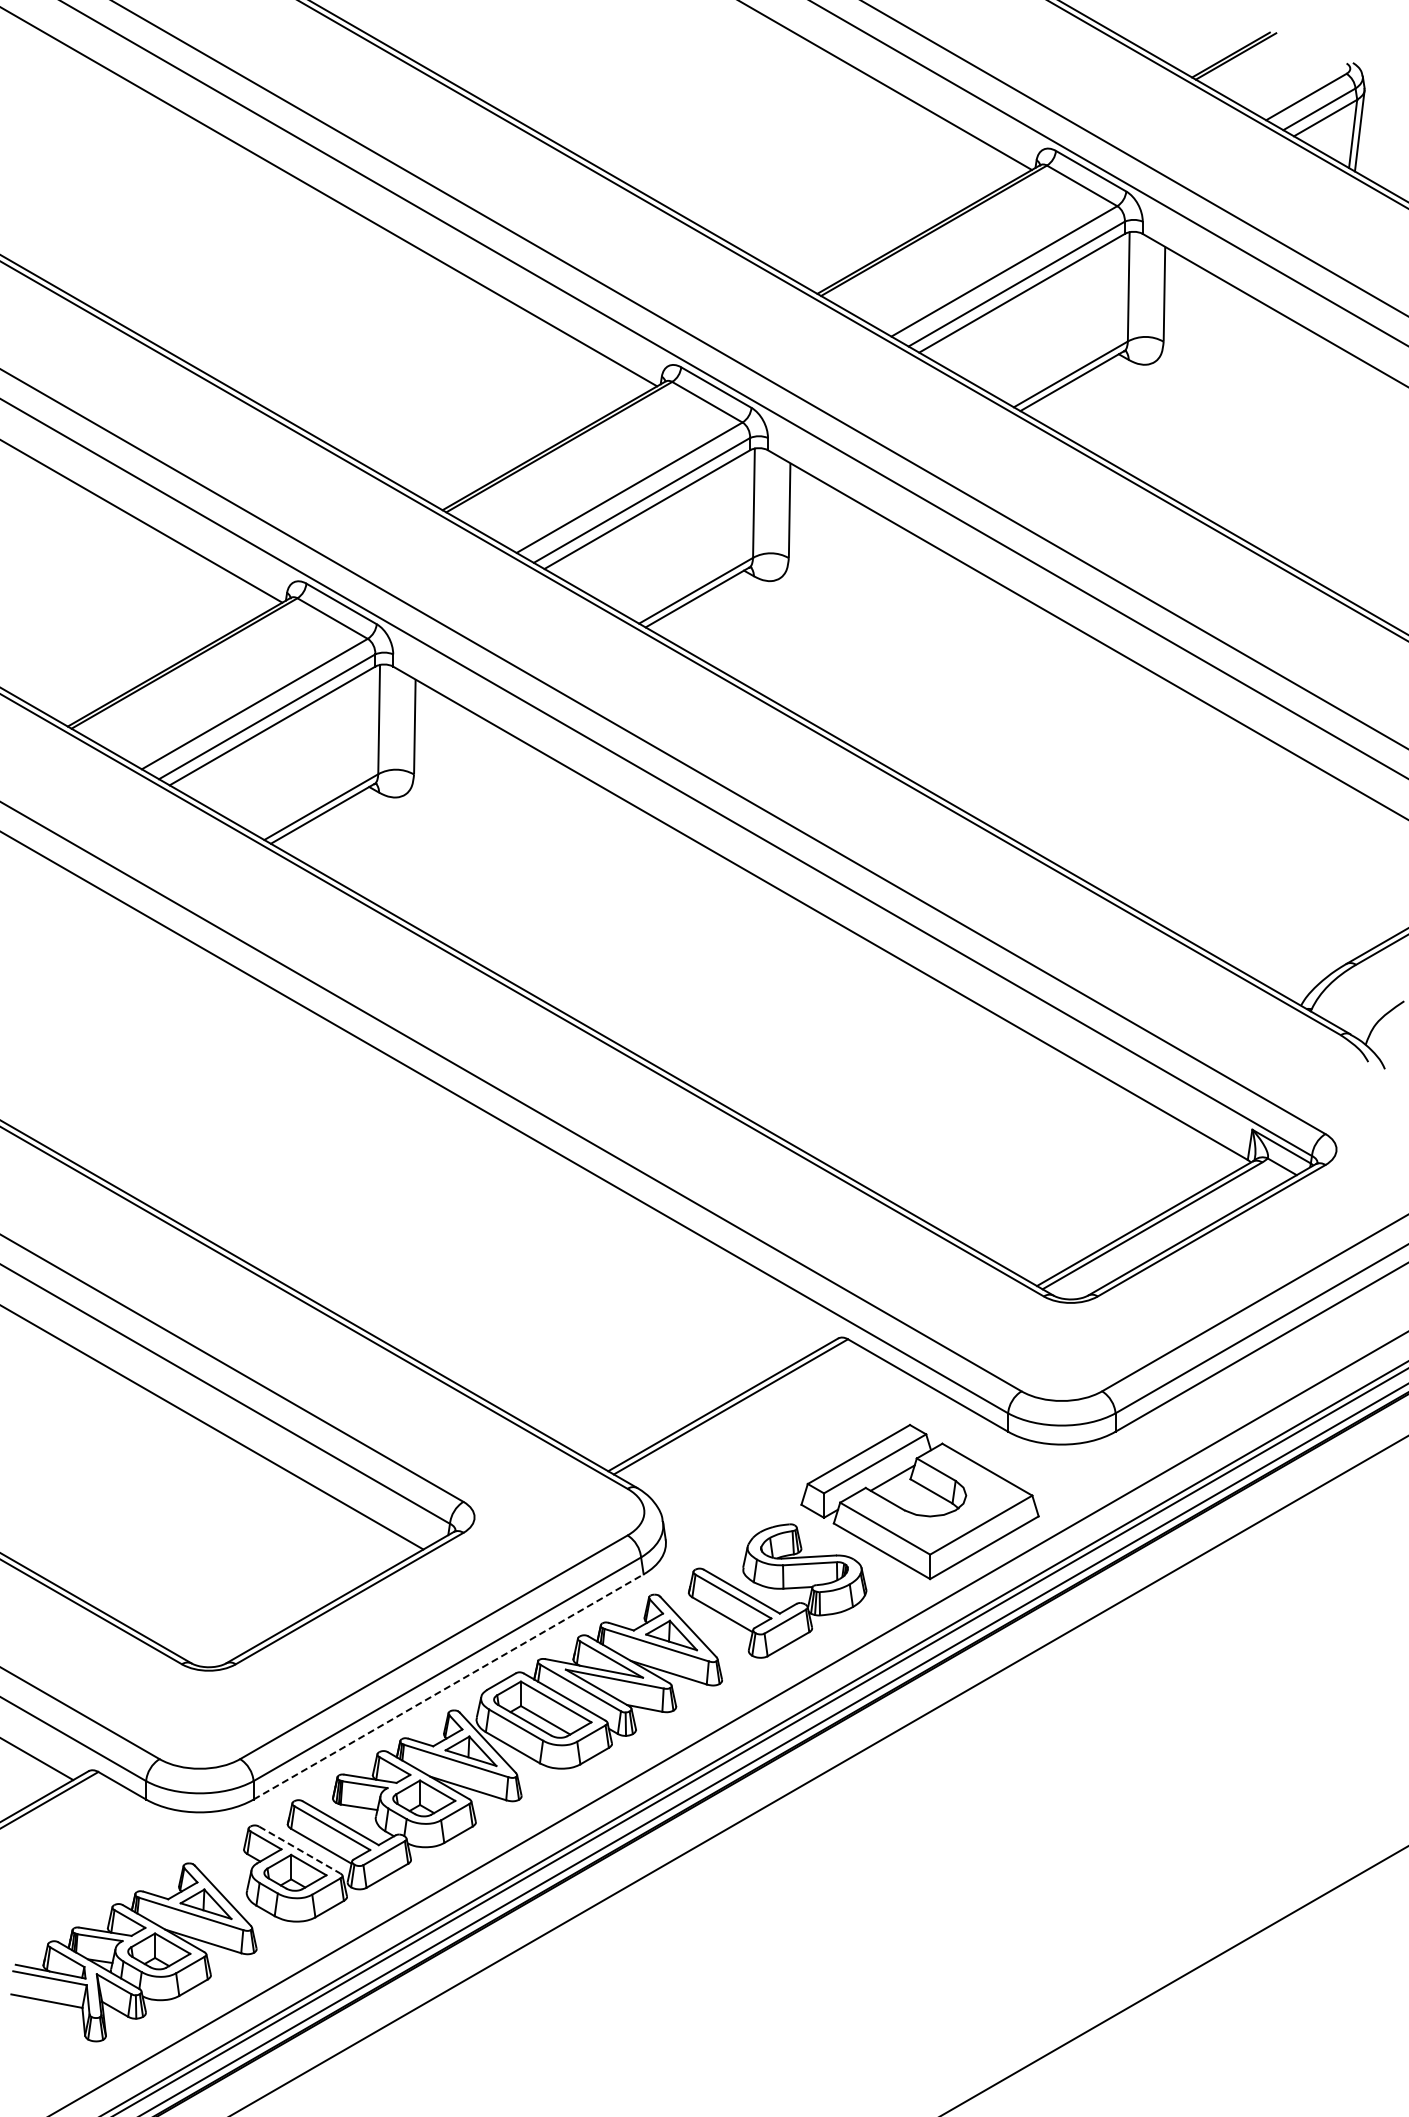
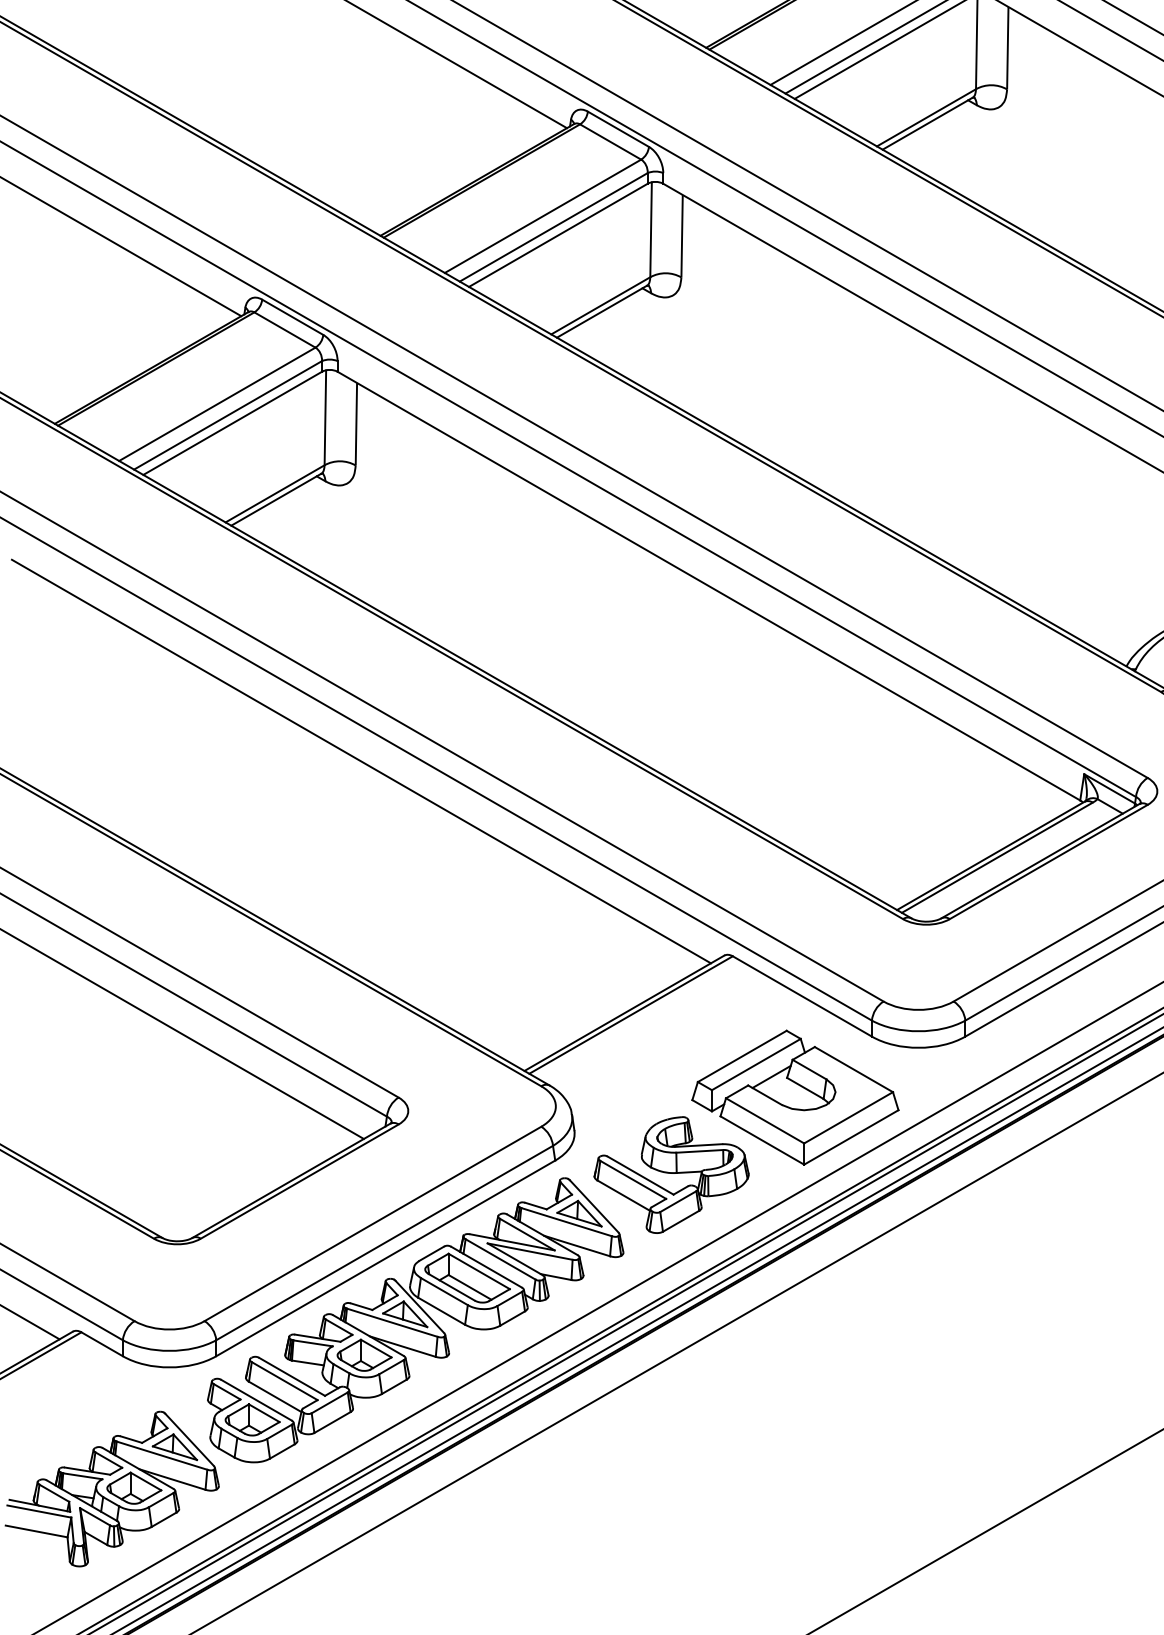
line: (420, 1115) -> (361, 761), added
line: (449, 1686) -> (386, 1258), dashed -> solid
line: (299, 1850) -> (256, 1400), dashed -> solid

